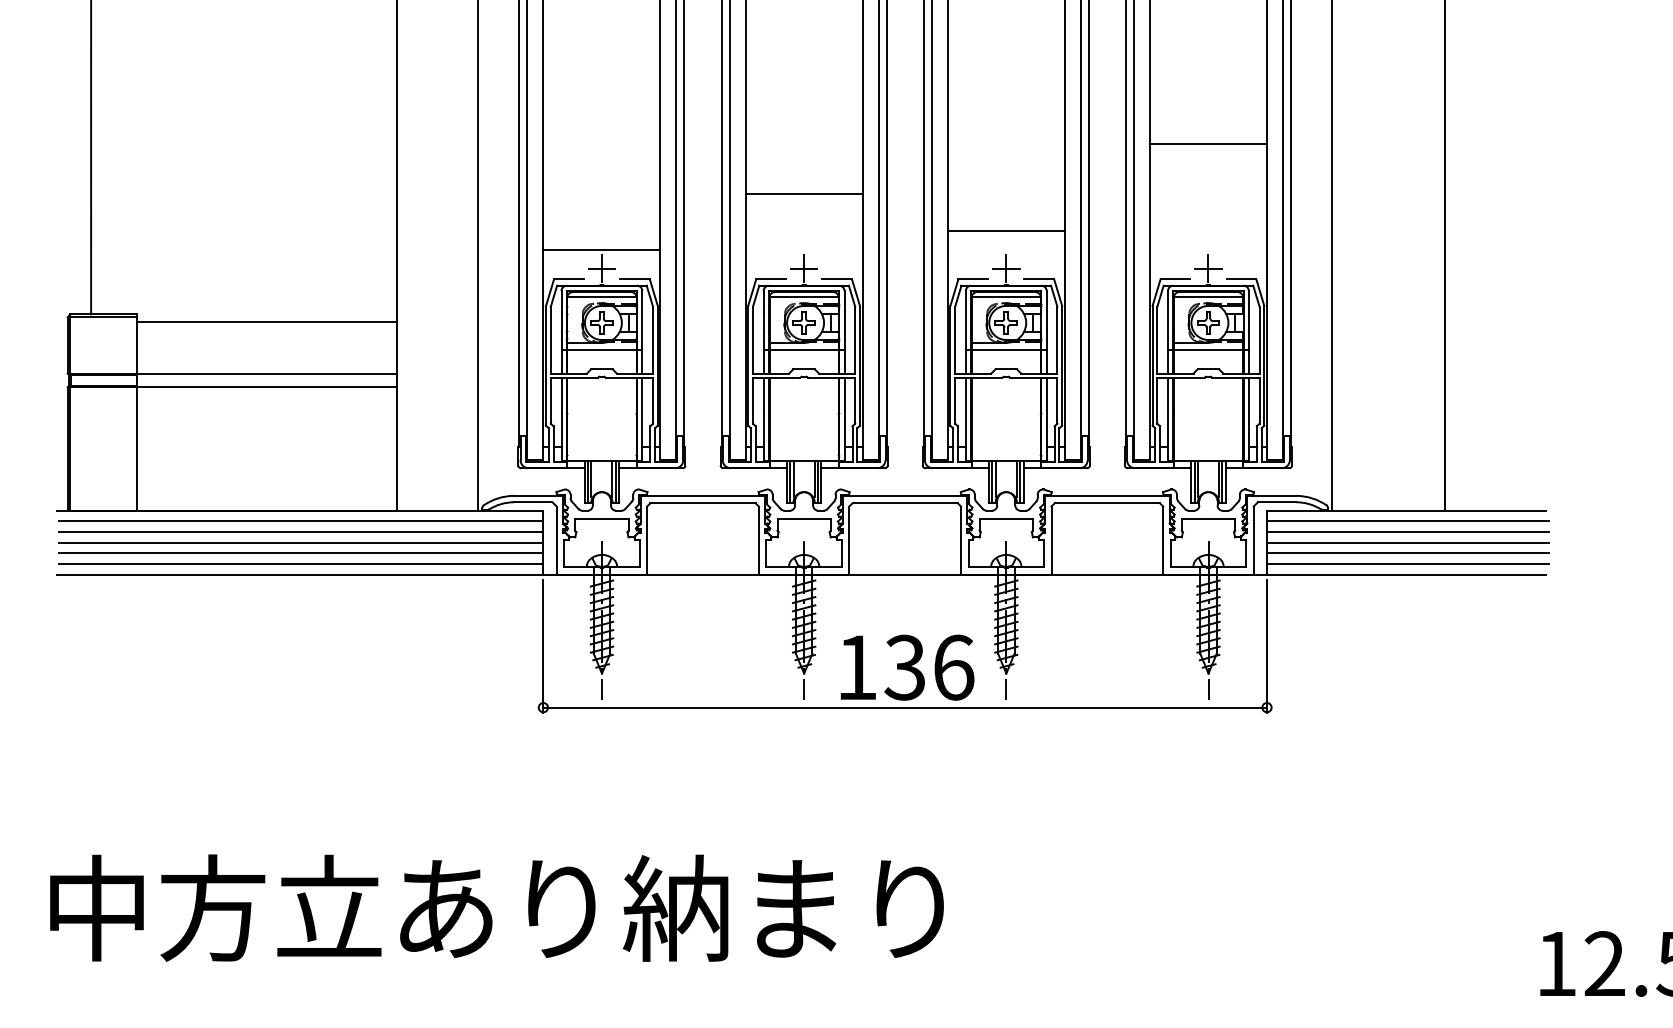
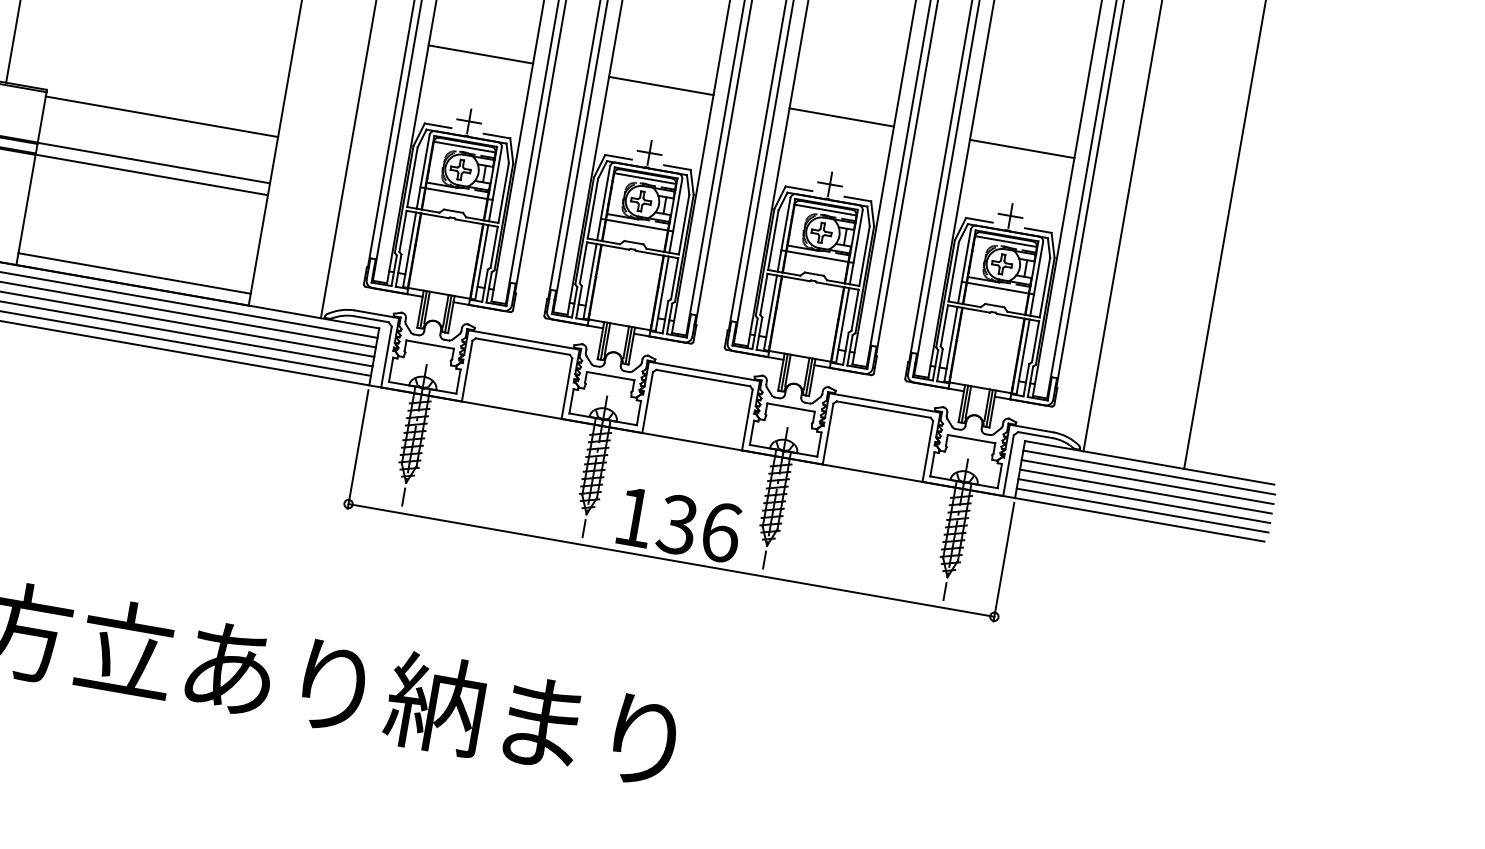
line: (1207, 143) -> (1021, 148), moved
line: (1005, 230) -> (841, 117), moved
line: (601, 249) -> (480, 54), moved
line: (266, 497) -> (134, 273), added

